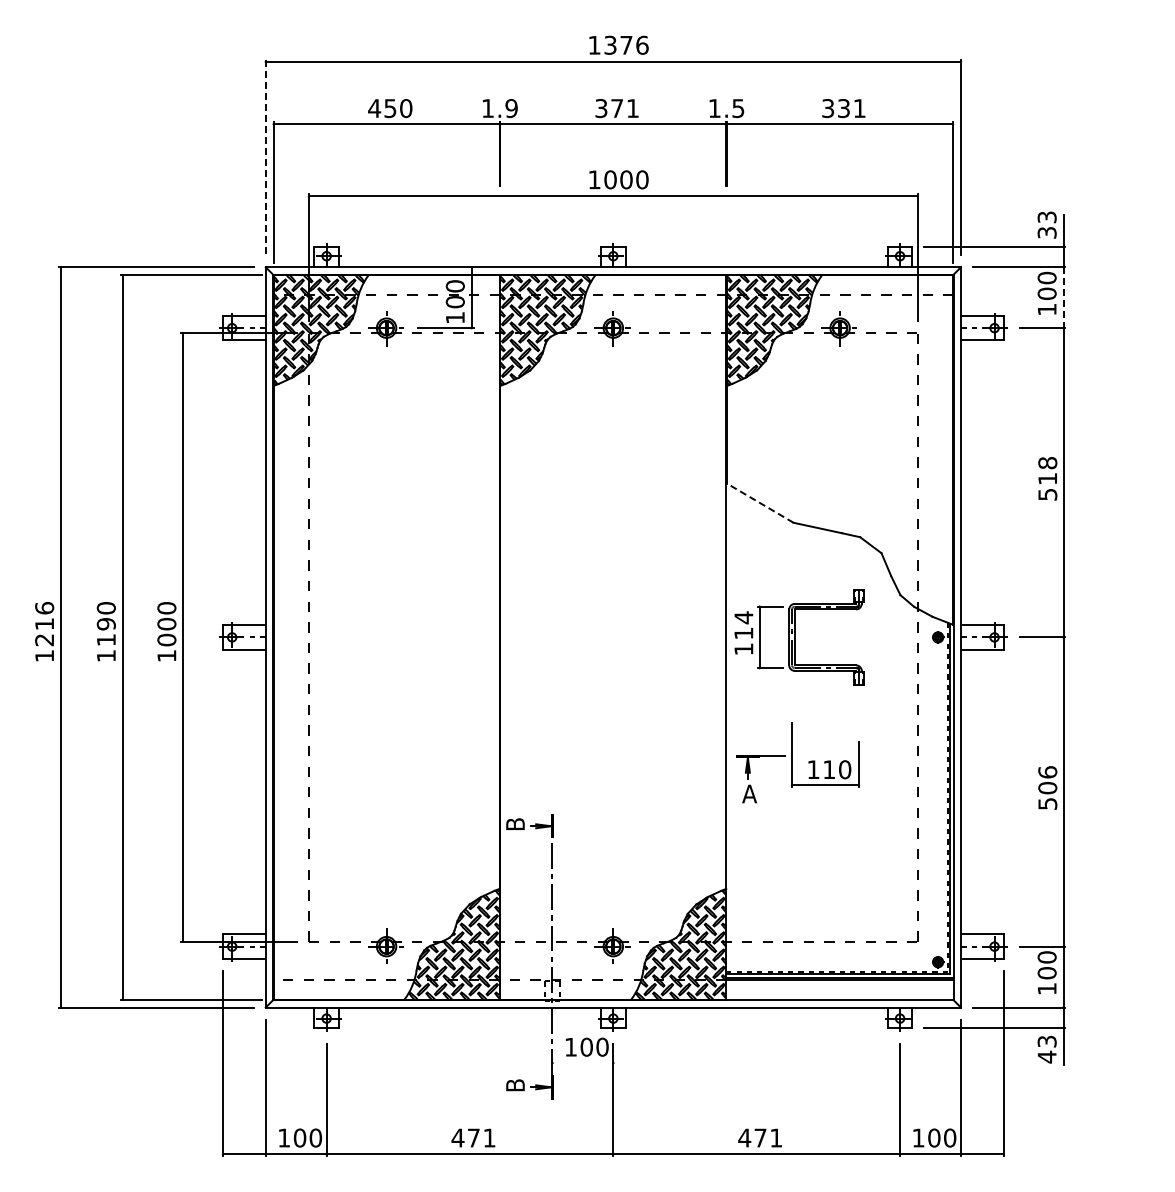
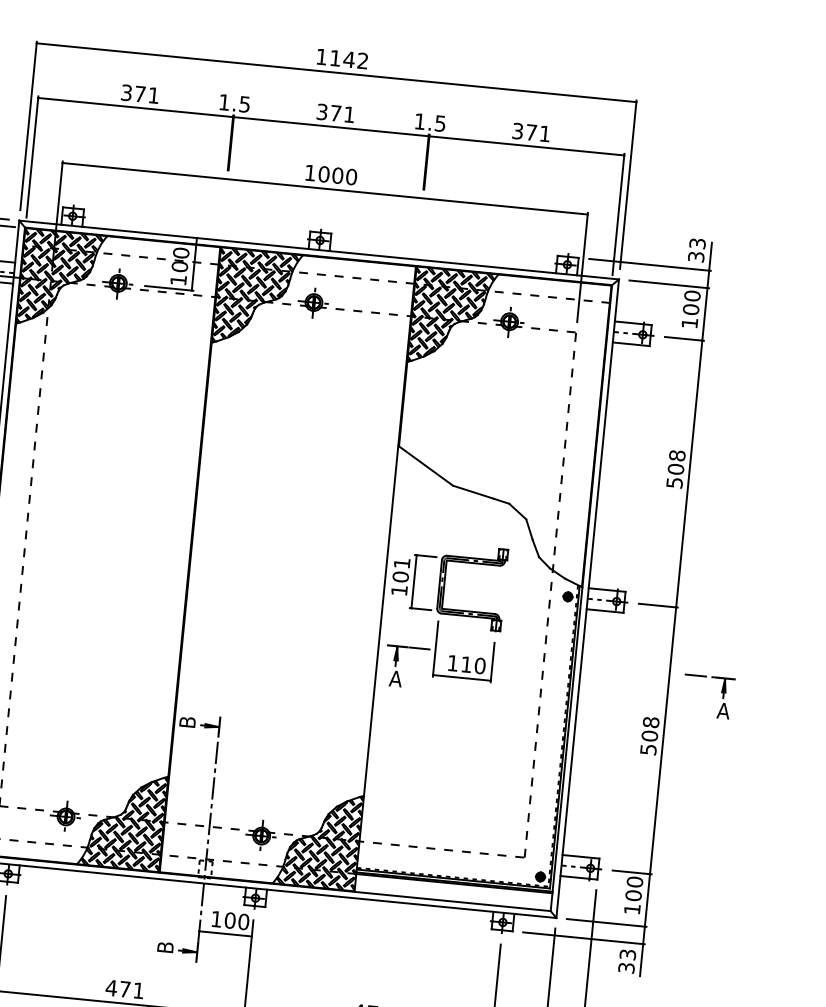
text: (626, 44) -> (349, 58), 1376 -> 1142
text: (390, 108) -> (140, 94), 450 -> 371
text: (511, 108) -> (244, 104), 1.9 -> 1.5
text: (843, 108) -> (531, 132), 331 -> 371
line: (265, 157) -> (28, 125), dashed -> solid
line: (1063, 298) -> (704, 315), dashed -> solid
text: (1047, 478) -> (675, 468), 518 -> 508
line: (759, 502) -> (425, 465), dashed -> solid
text: (743, 625) -> (401, 570), 114 -> 101
part: (1124, 730) -> (720, 692), added
part: (798, 762) -> (440, 655), moved
text: (1047, 772) -> (650, 722), 506 -> 508
text: (1046, 1056) -> (626, 967), 43 -> 33
line: (582, 1062) -> (225, 933), added

